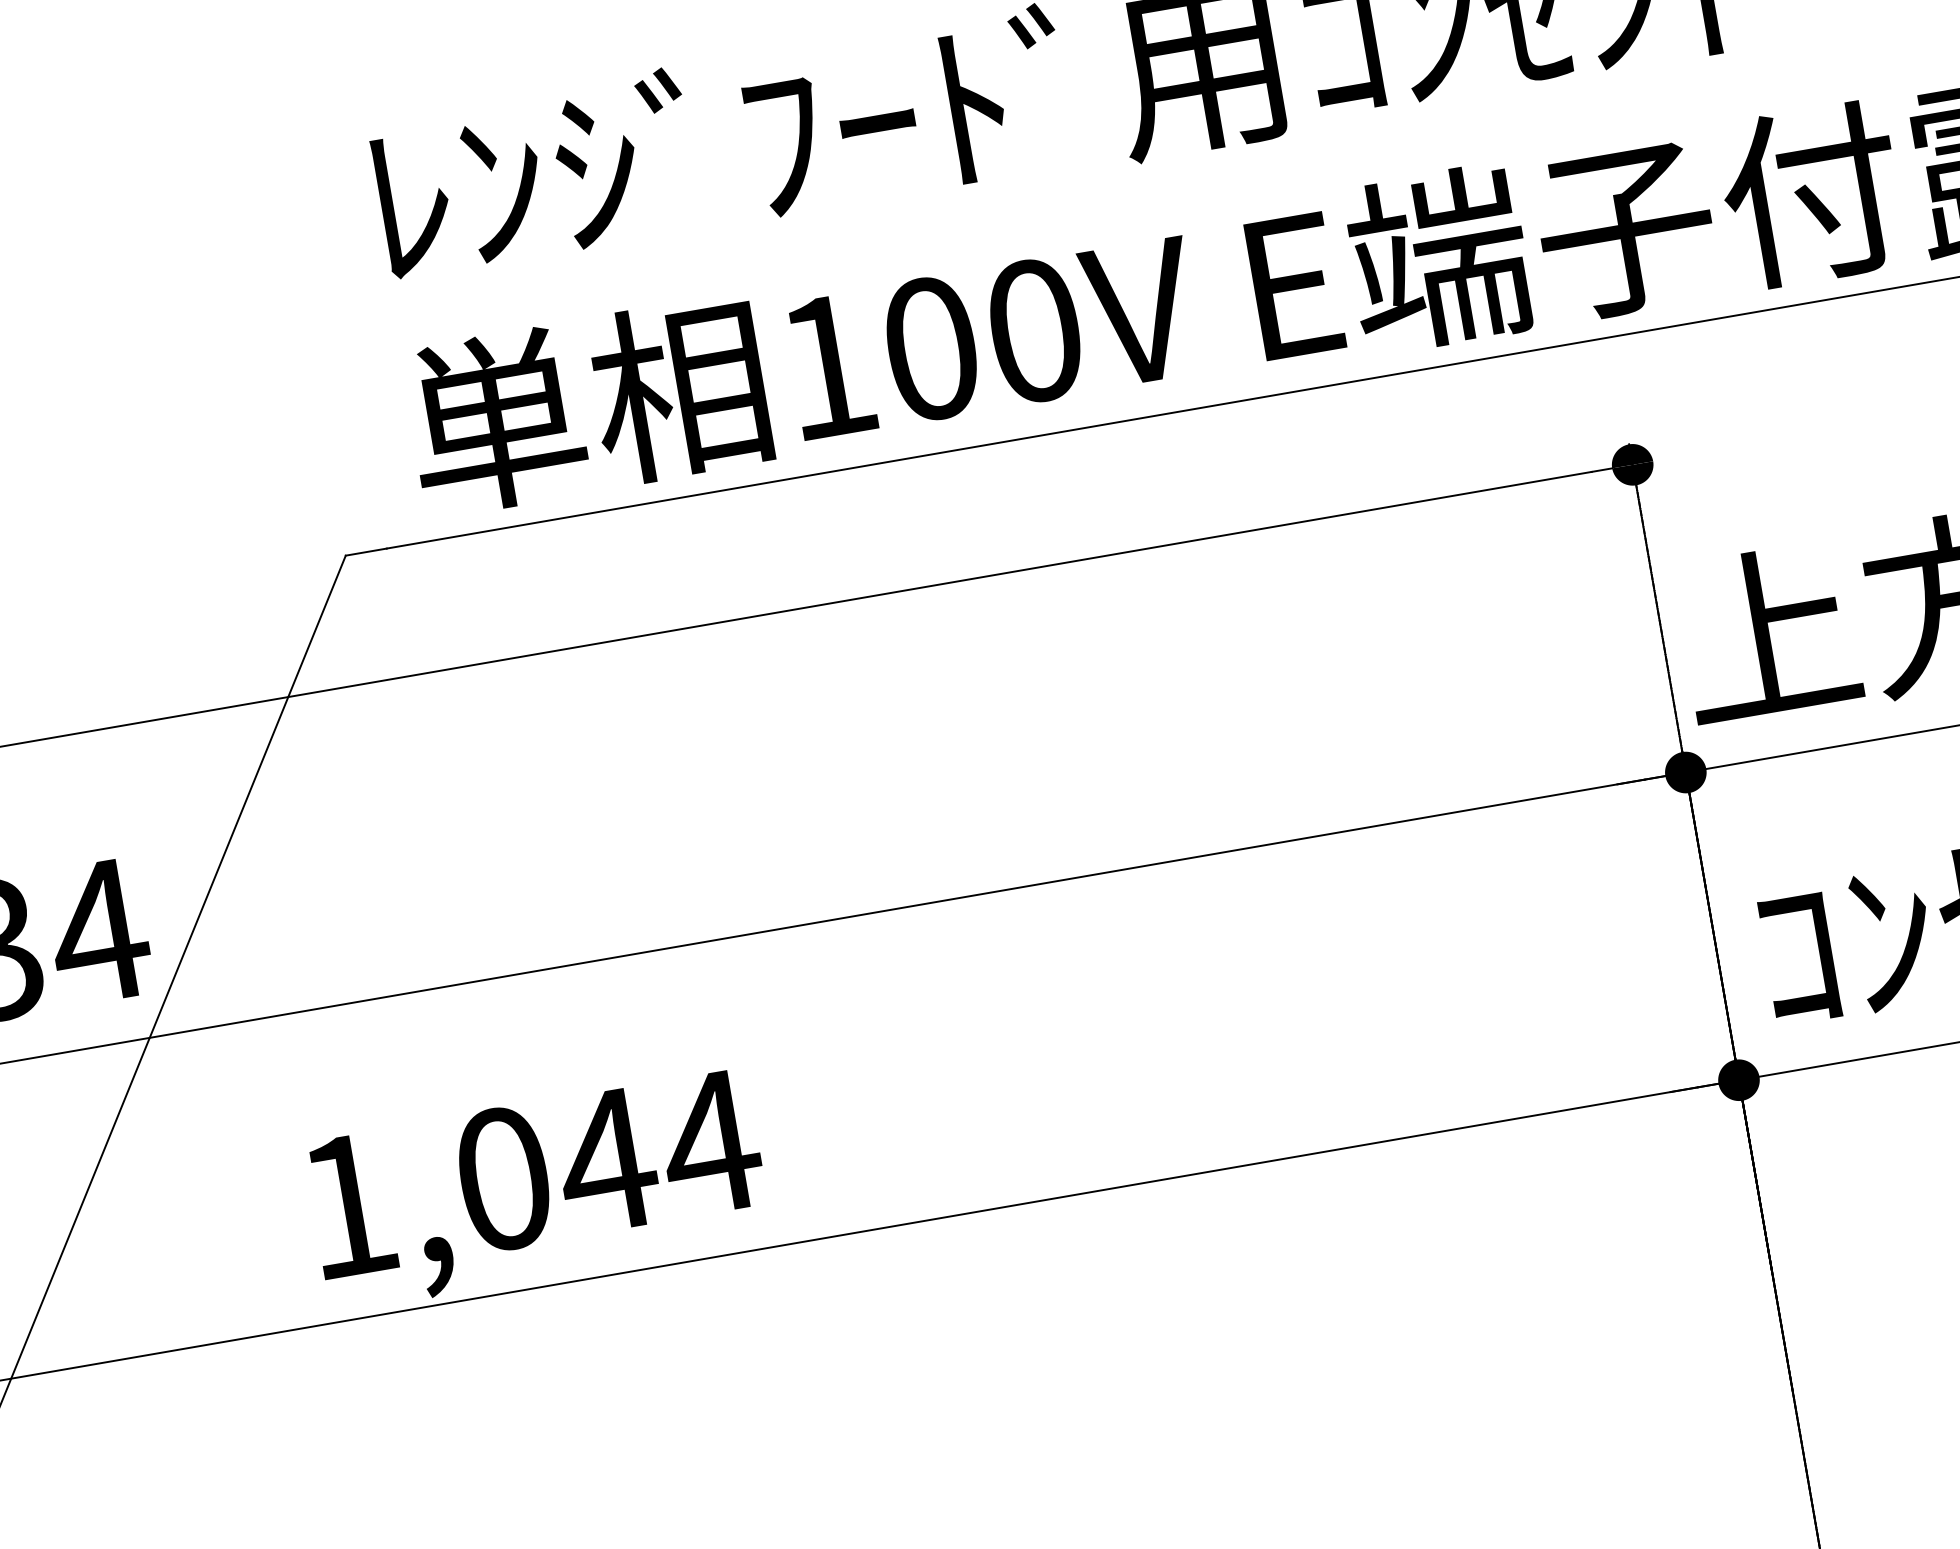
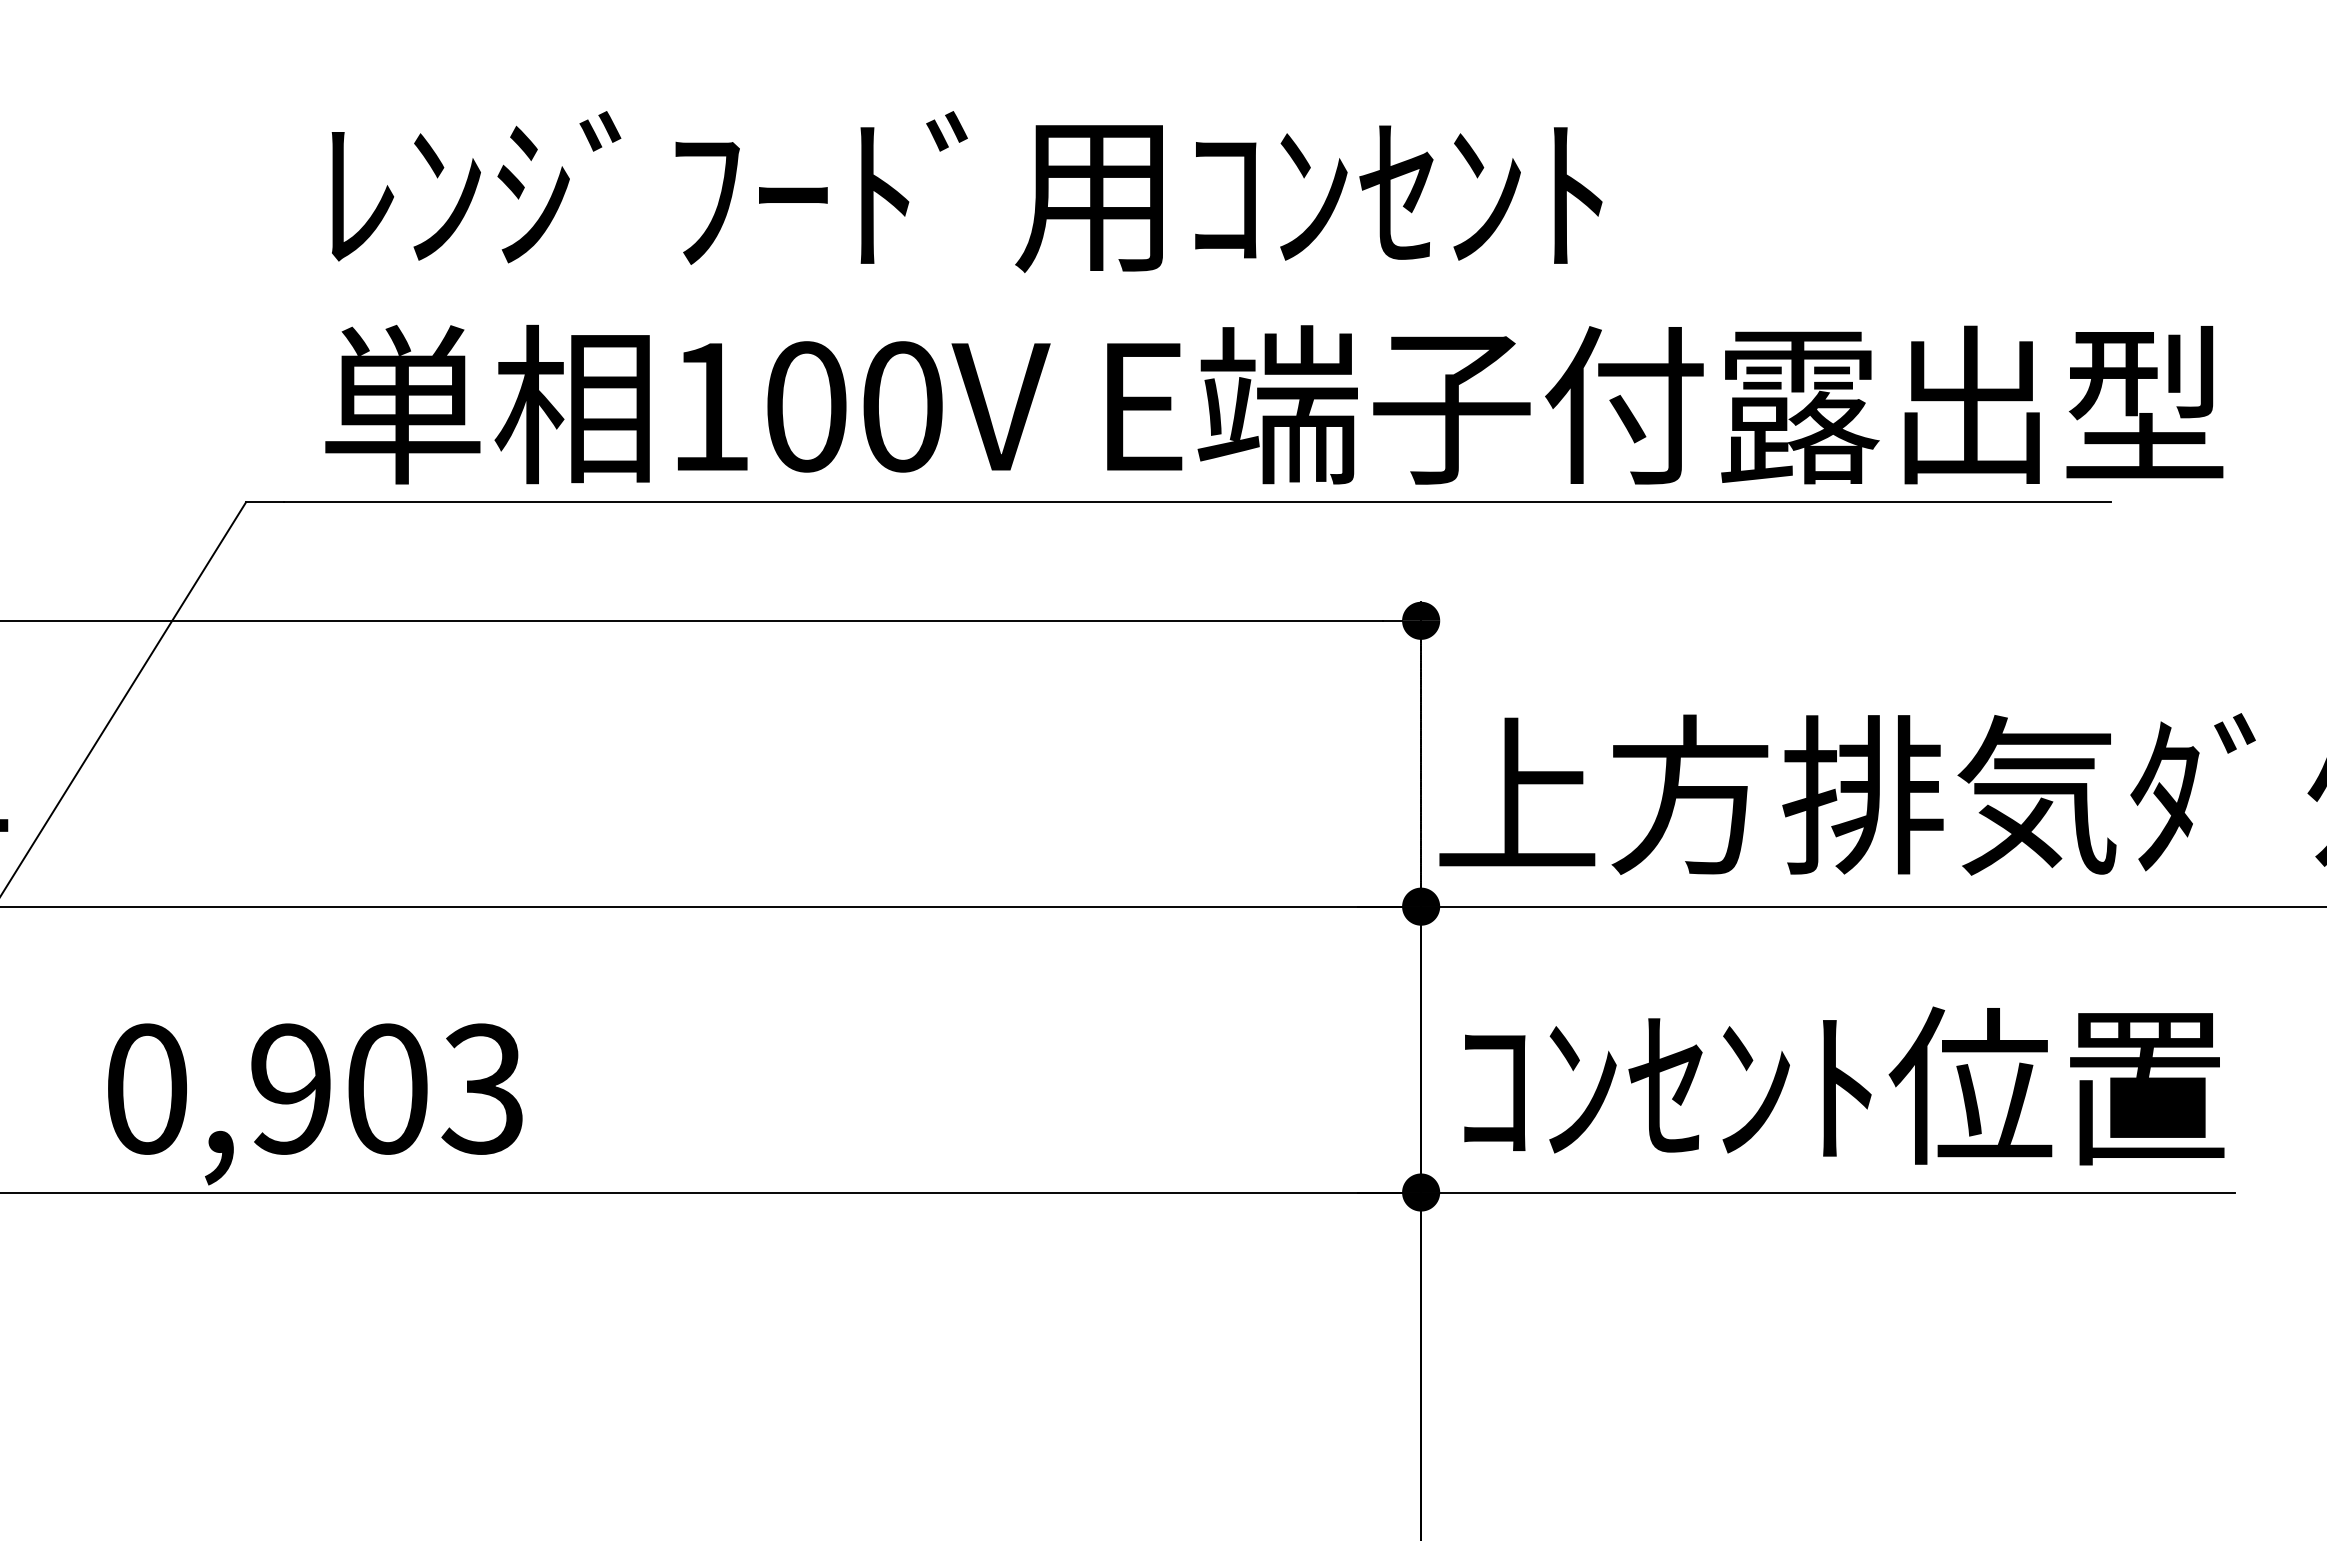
text: (531, 1173) -> (317, 1088), 1,044 -> 0,903

